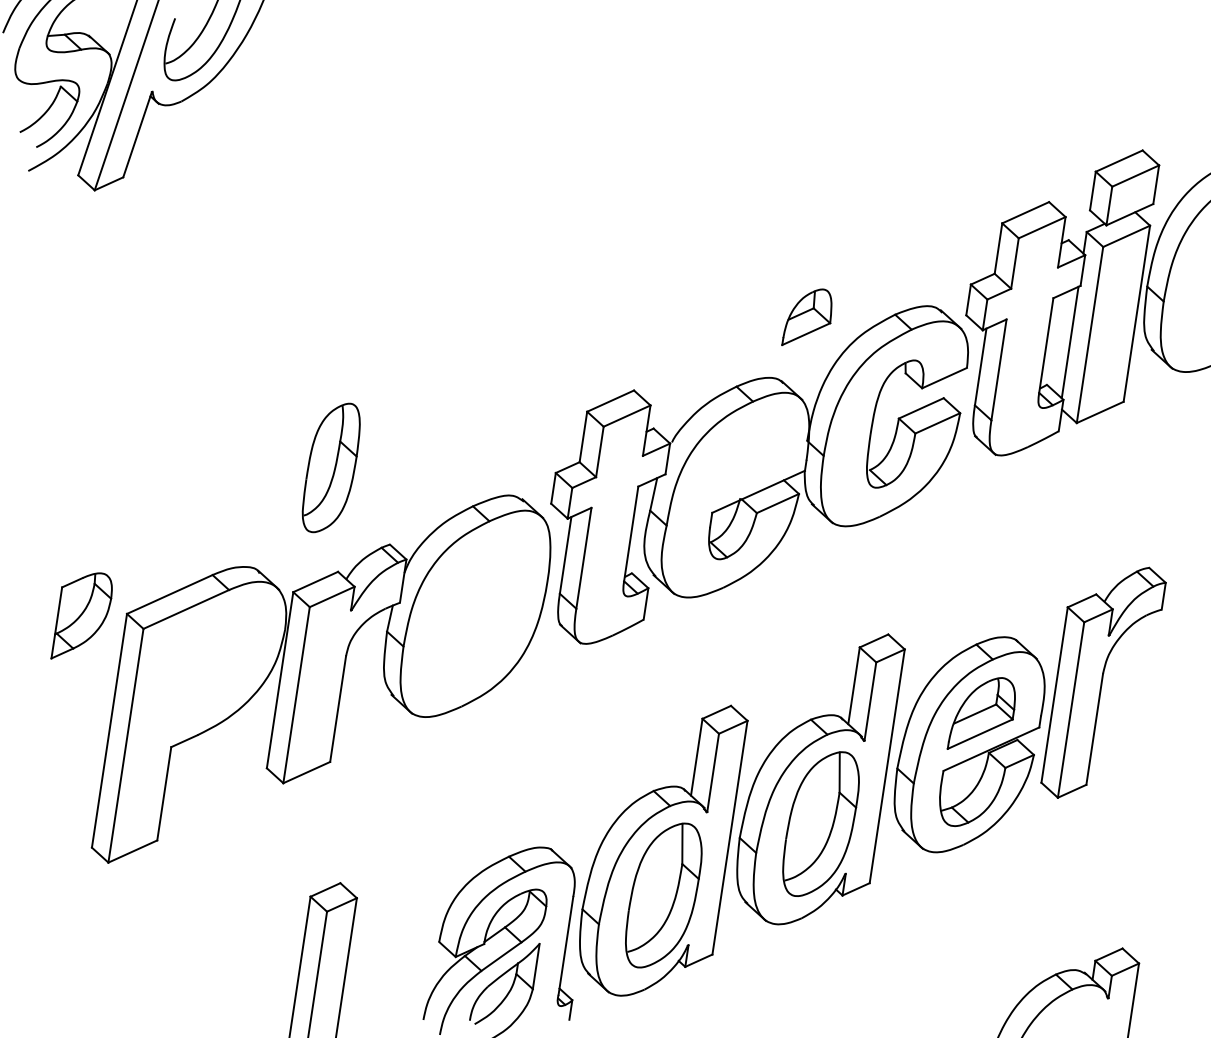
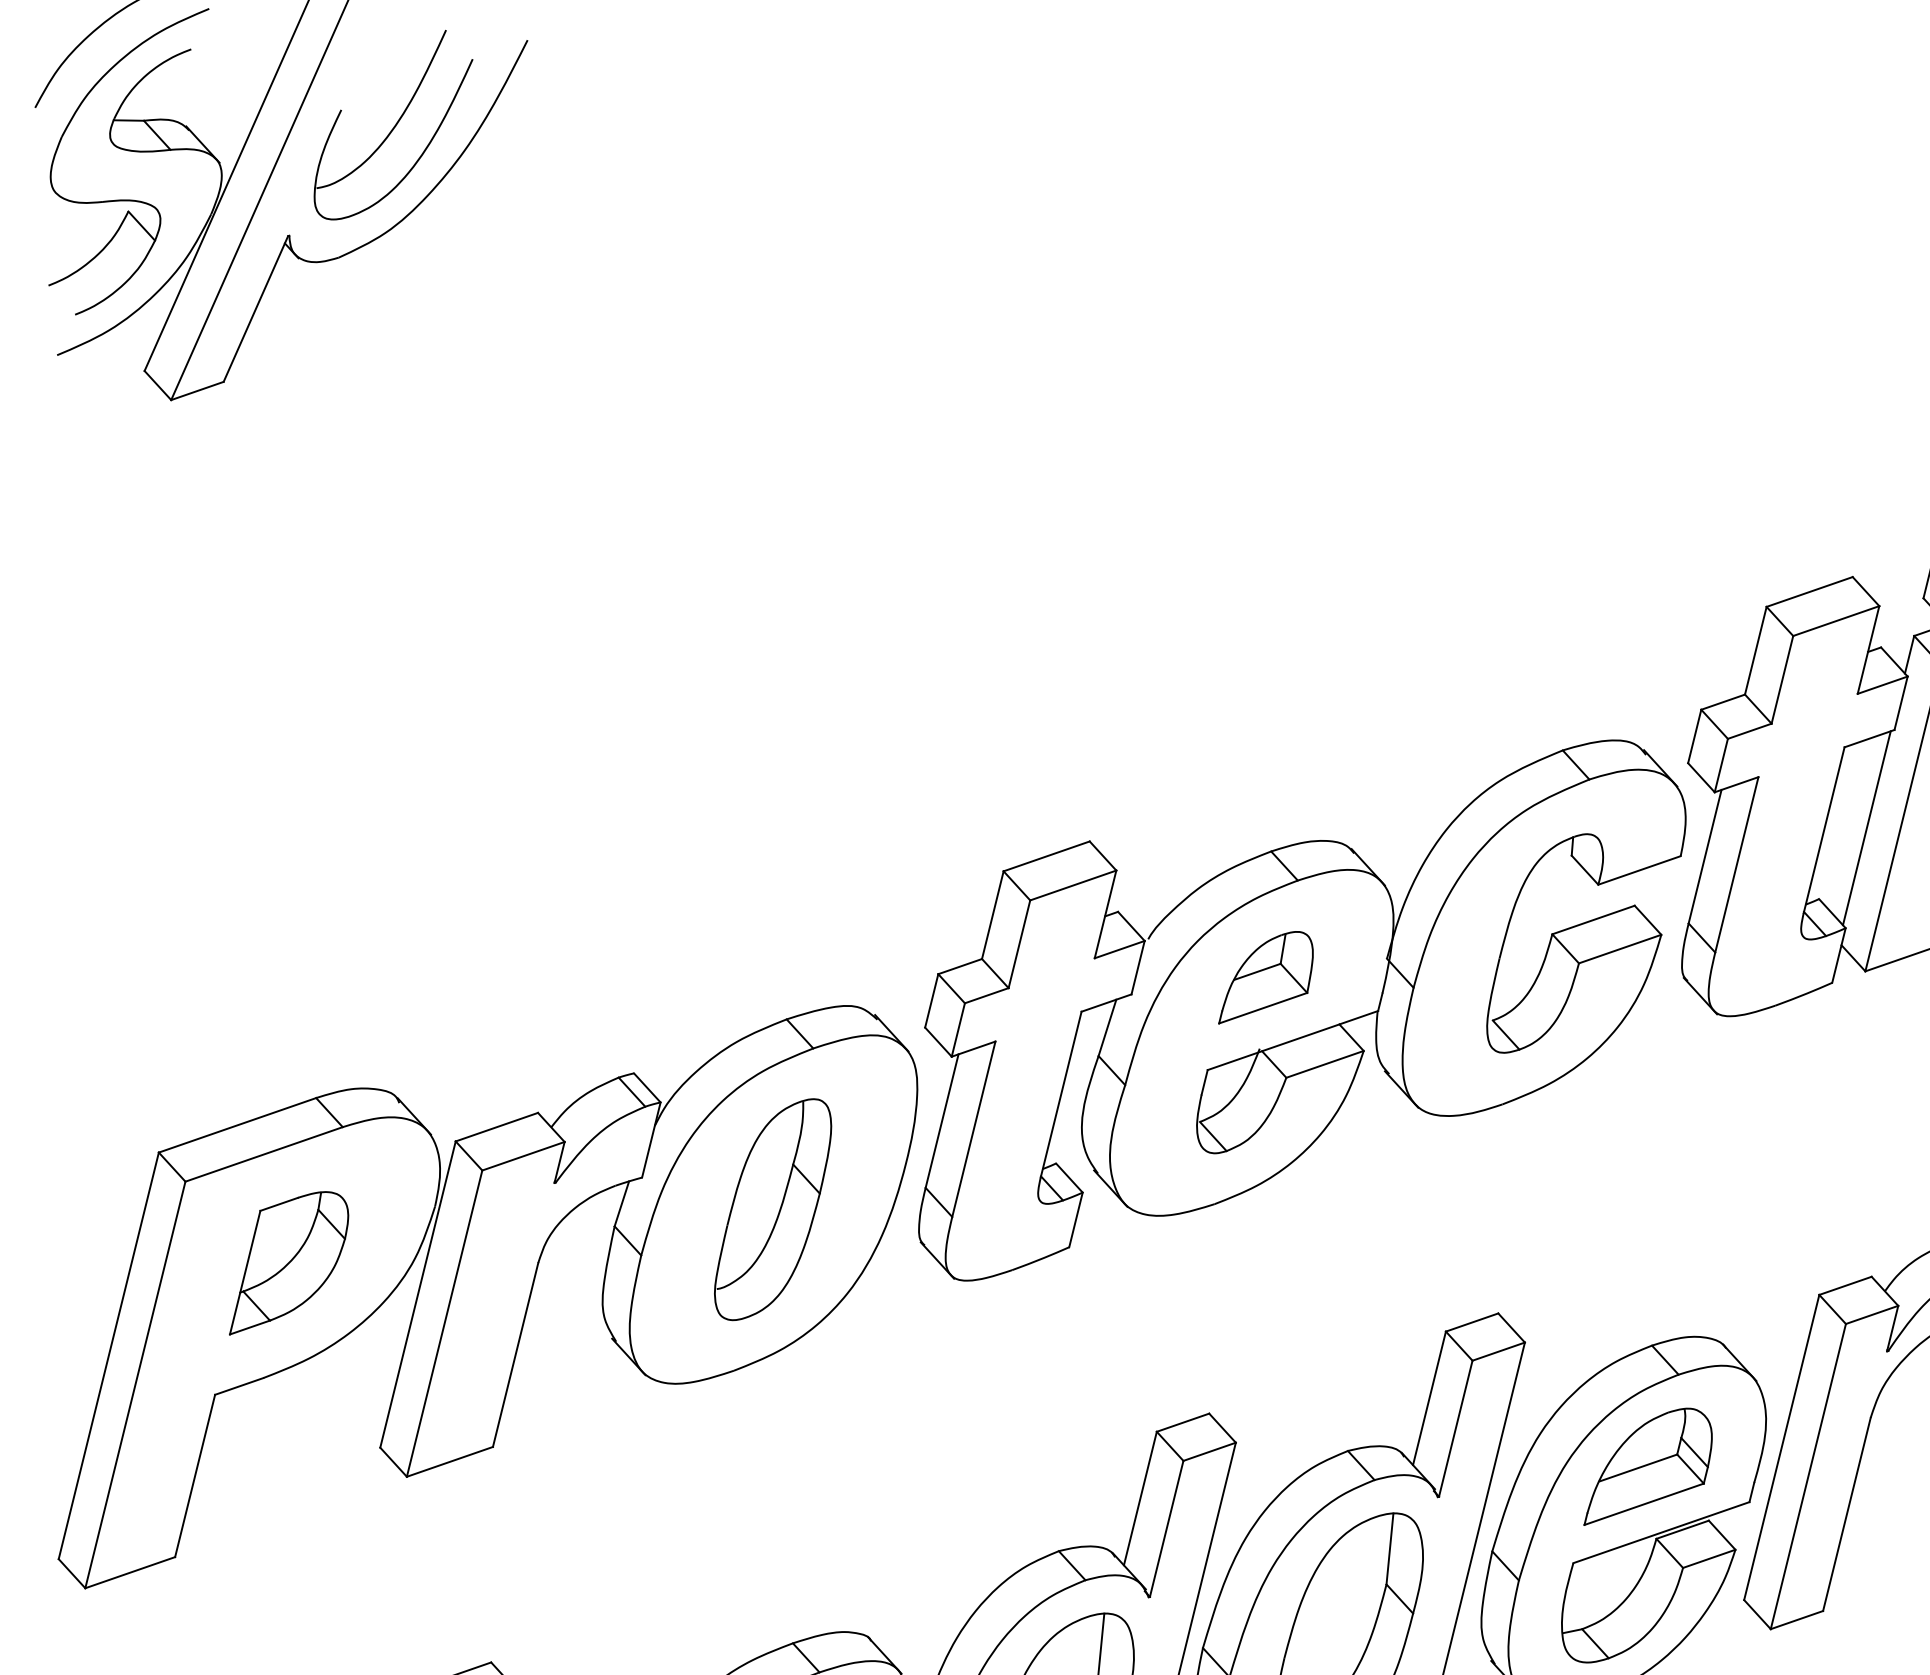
part: (806, 317) -> (1266, 978), moved
part: (330, 467) -> (771, 1208), moved
part: (81, 615) -> (289, 1263), moved

